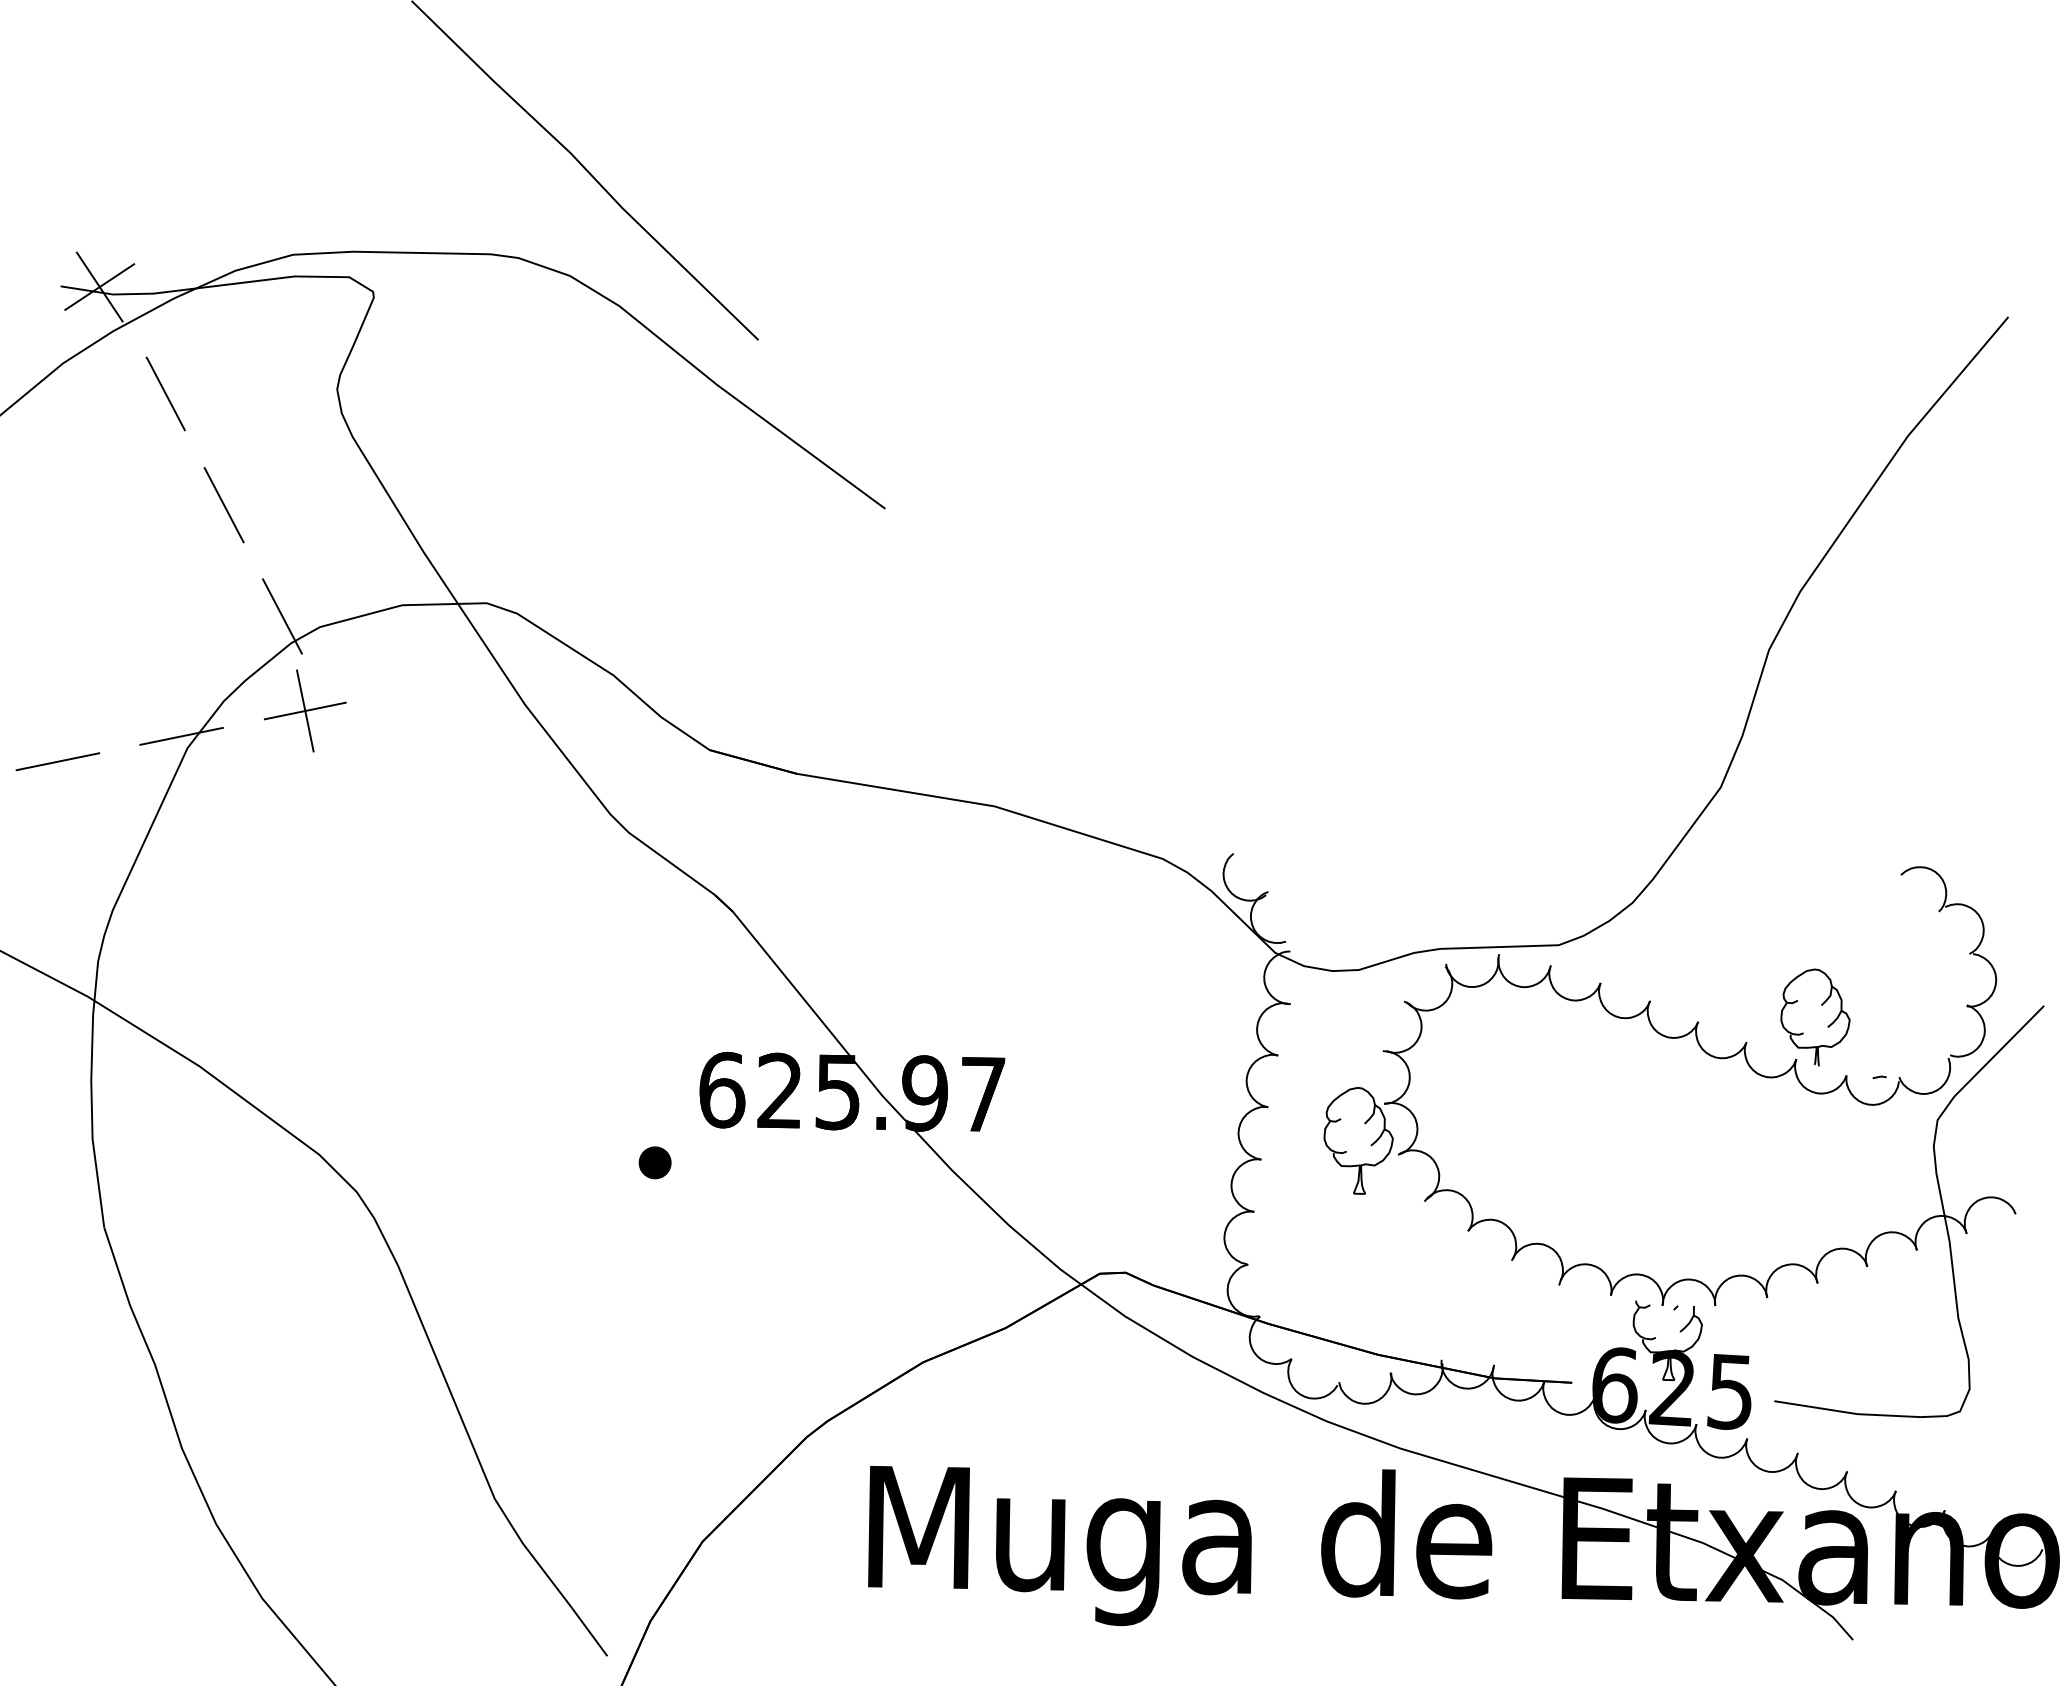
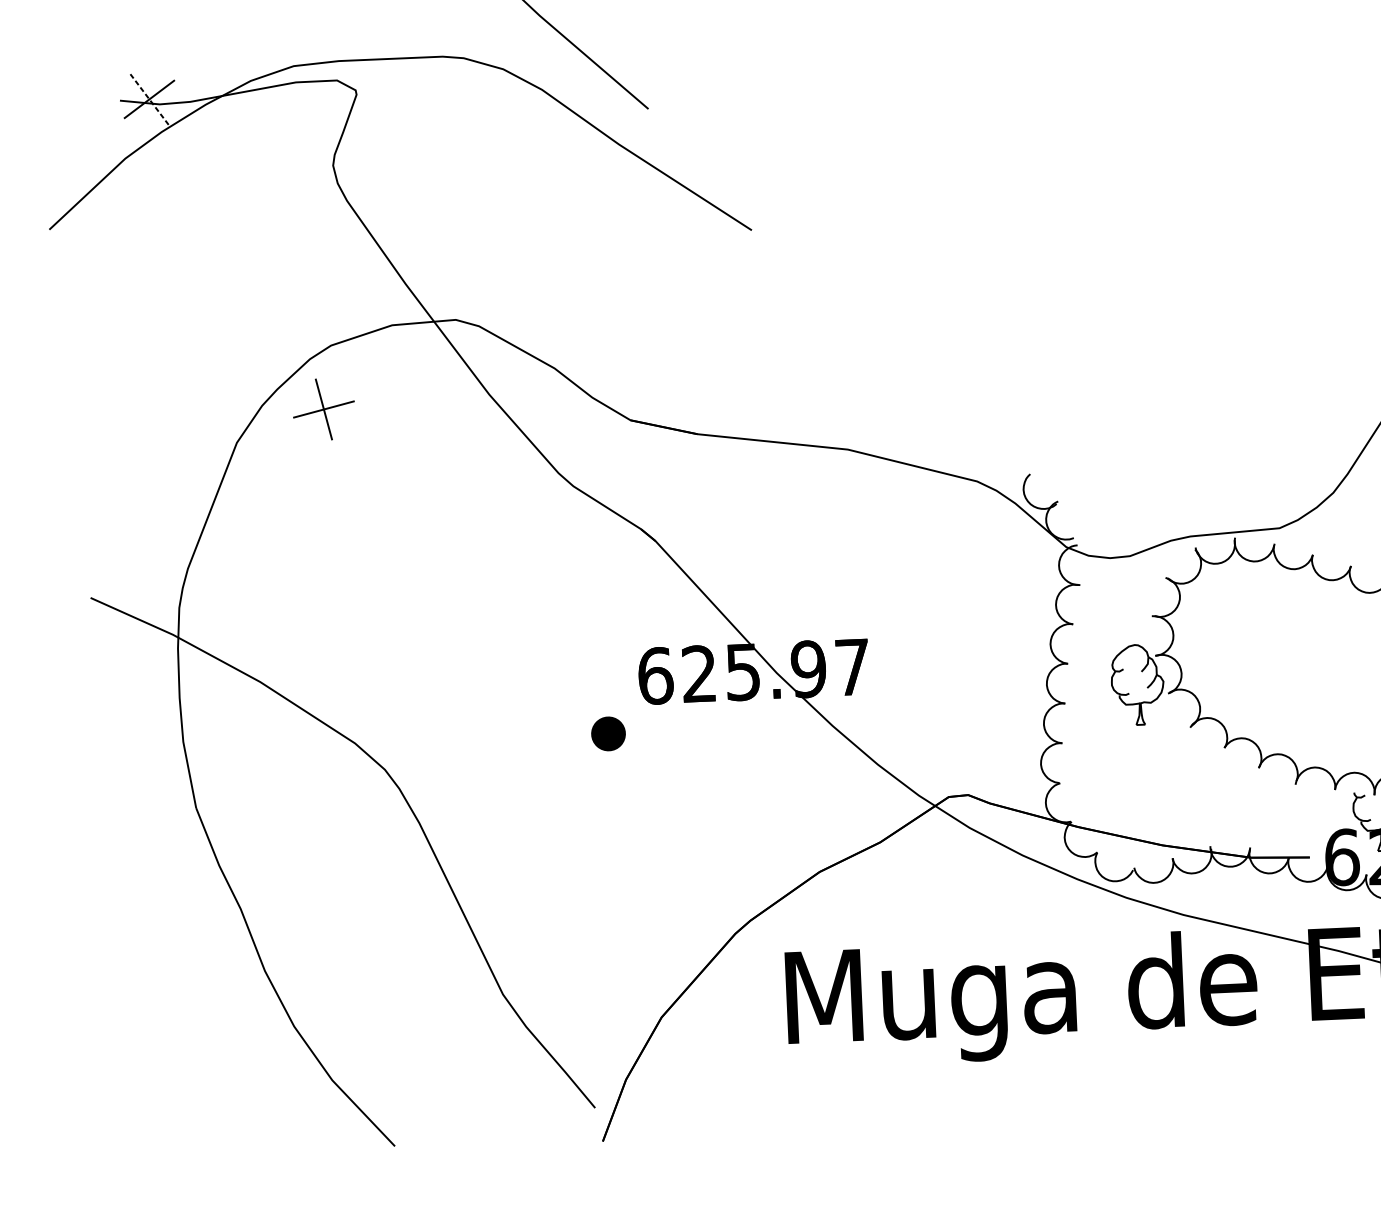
line: (99, 287) -> (149, 99), solid -> dashed
line: (165, 393) -> (203, 176), removed
line: (223, 505) -> (252, 258), removed
line: (282, 616) -> (302, 339), removed
line: (181, 735) -> (231, 433), removed
line: (57, 761) -> (139, 458), removed
part: (654, 1162) -> (607, 733), size x1.4

